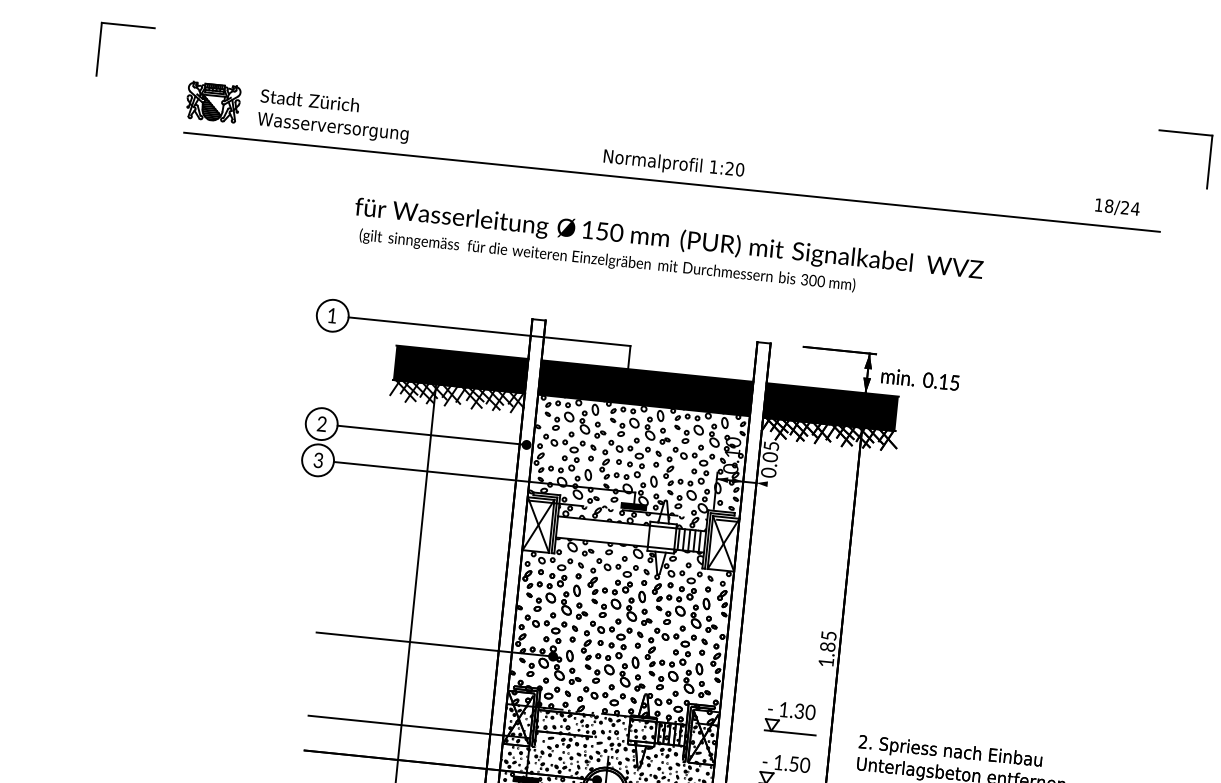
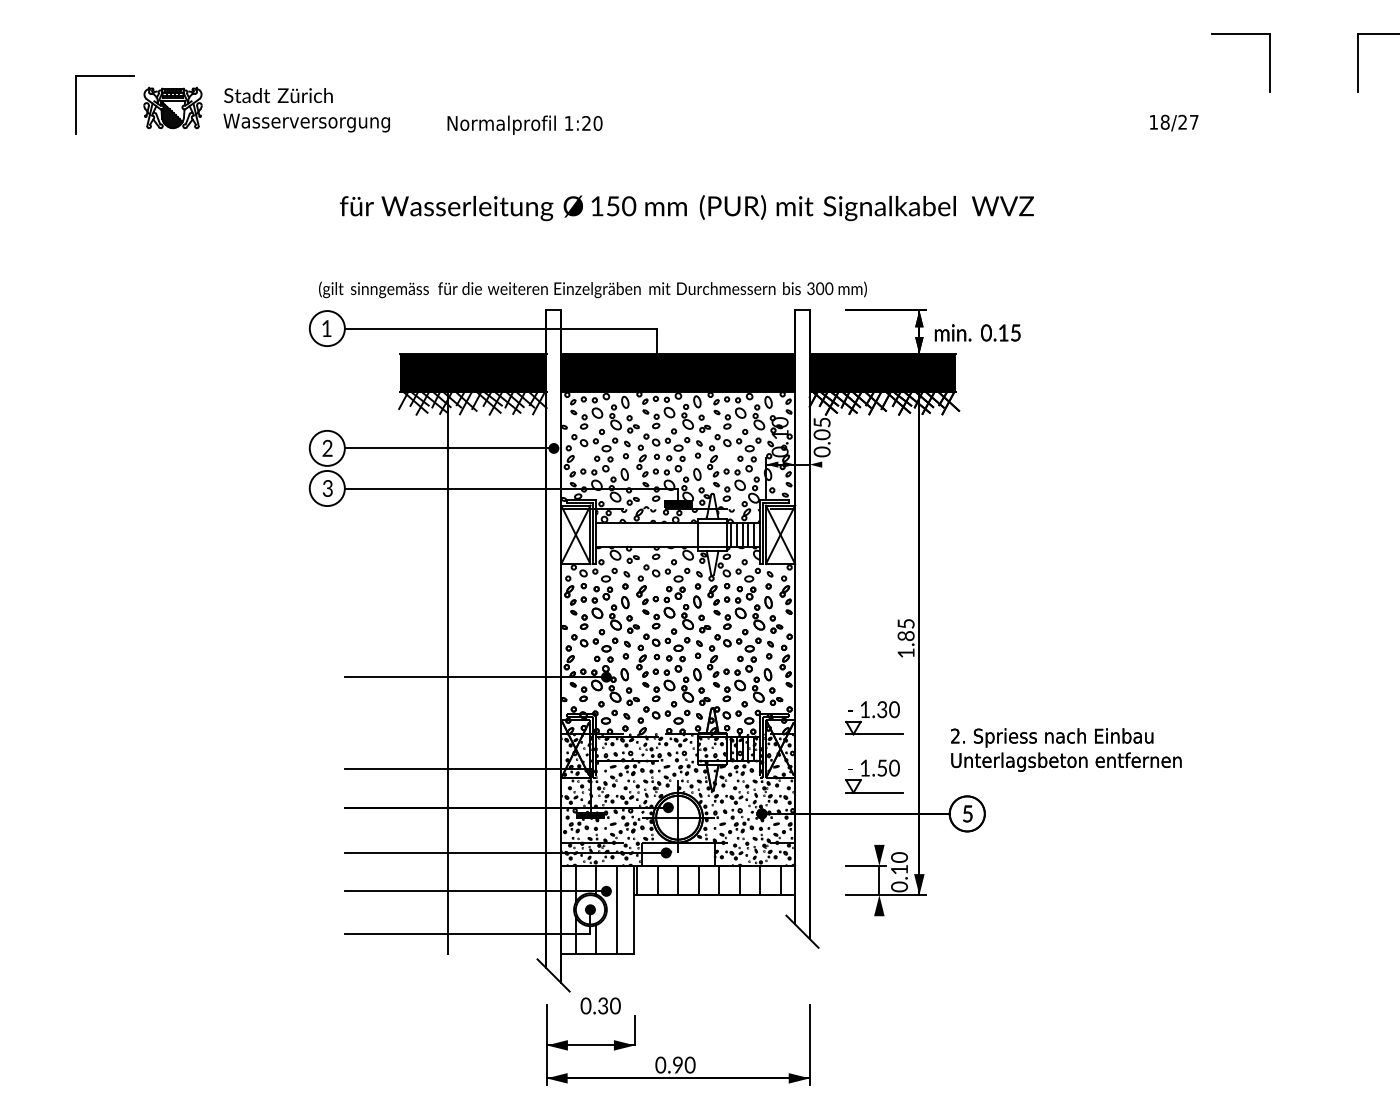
part: (127, 26) -> (104, 76), moved
text: (673, 163) -> (524, 124), moved
line: (671, 182) -> (683, 144), removed
text: (1134, 208) -> (1193, 122), 18/24 -> 18/27
text: (607, 260) -> (592, 289), moved

